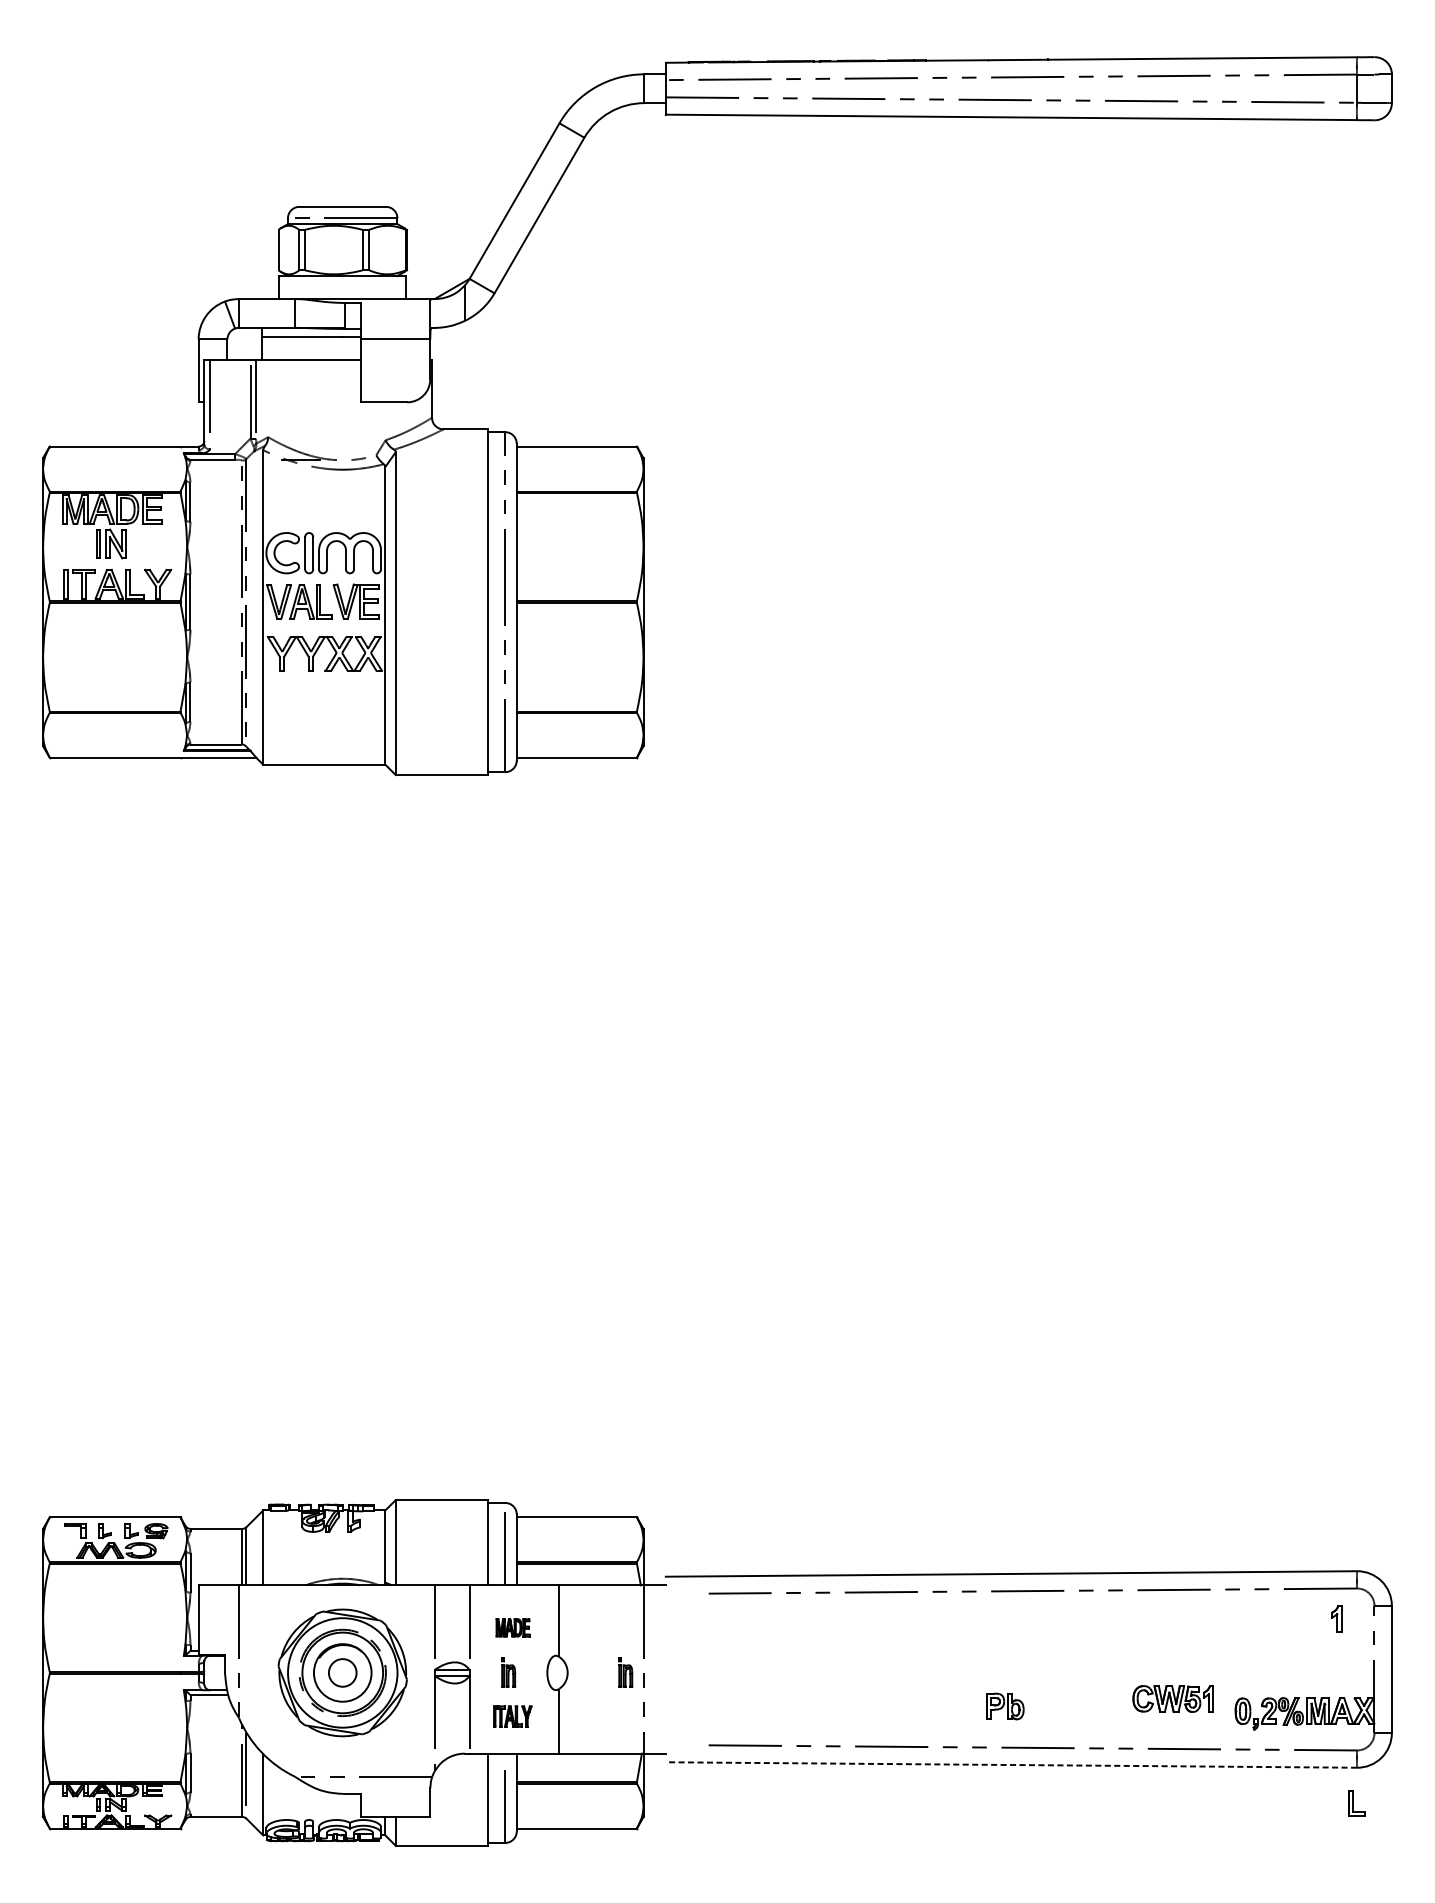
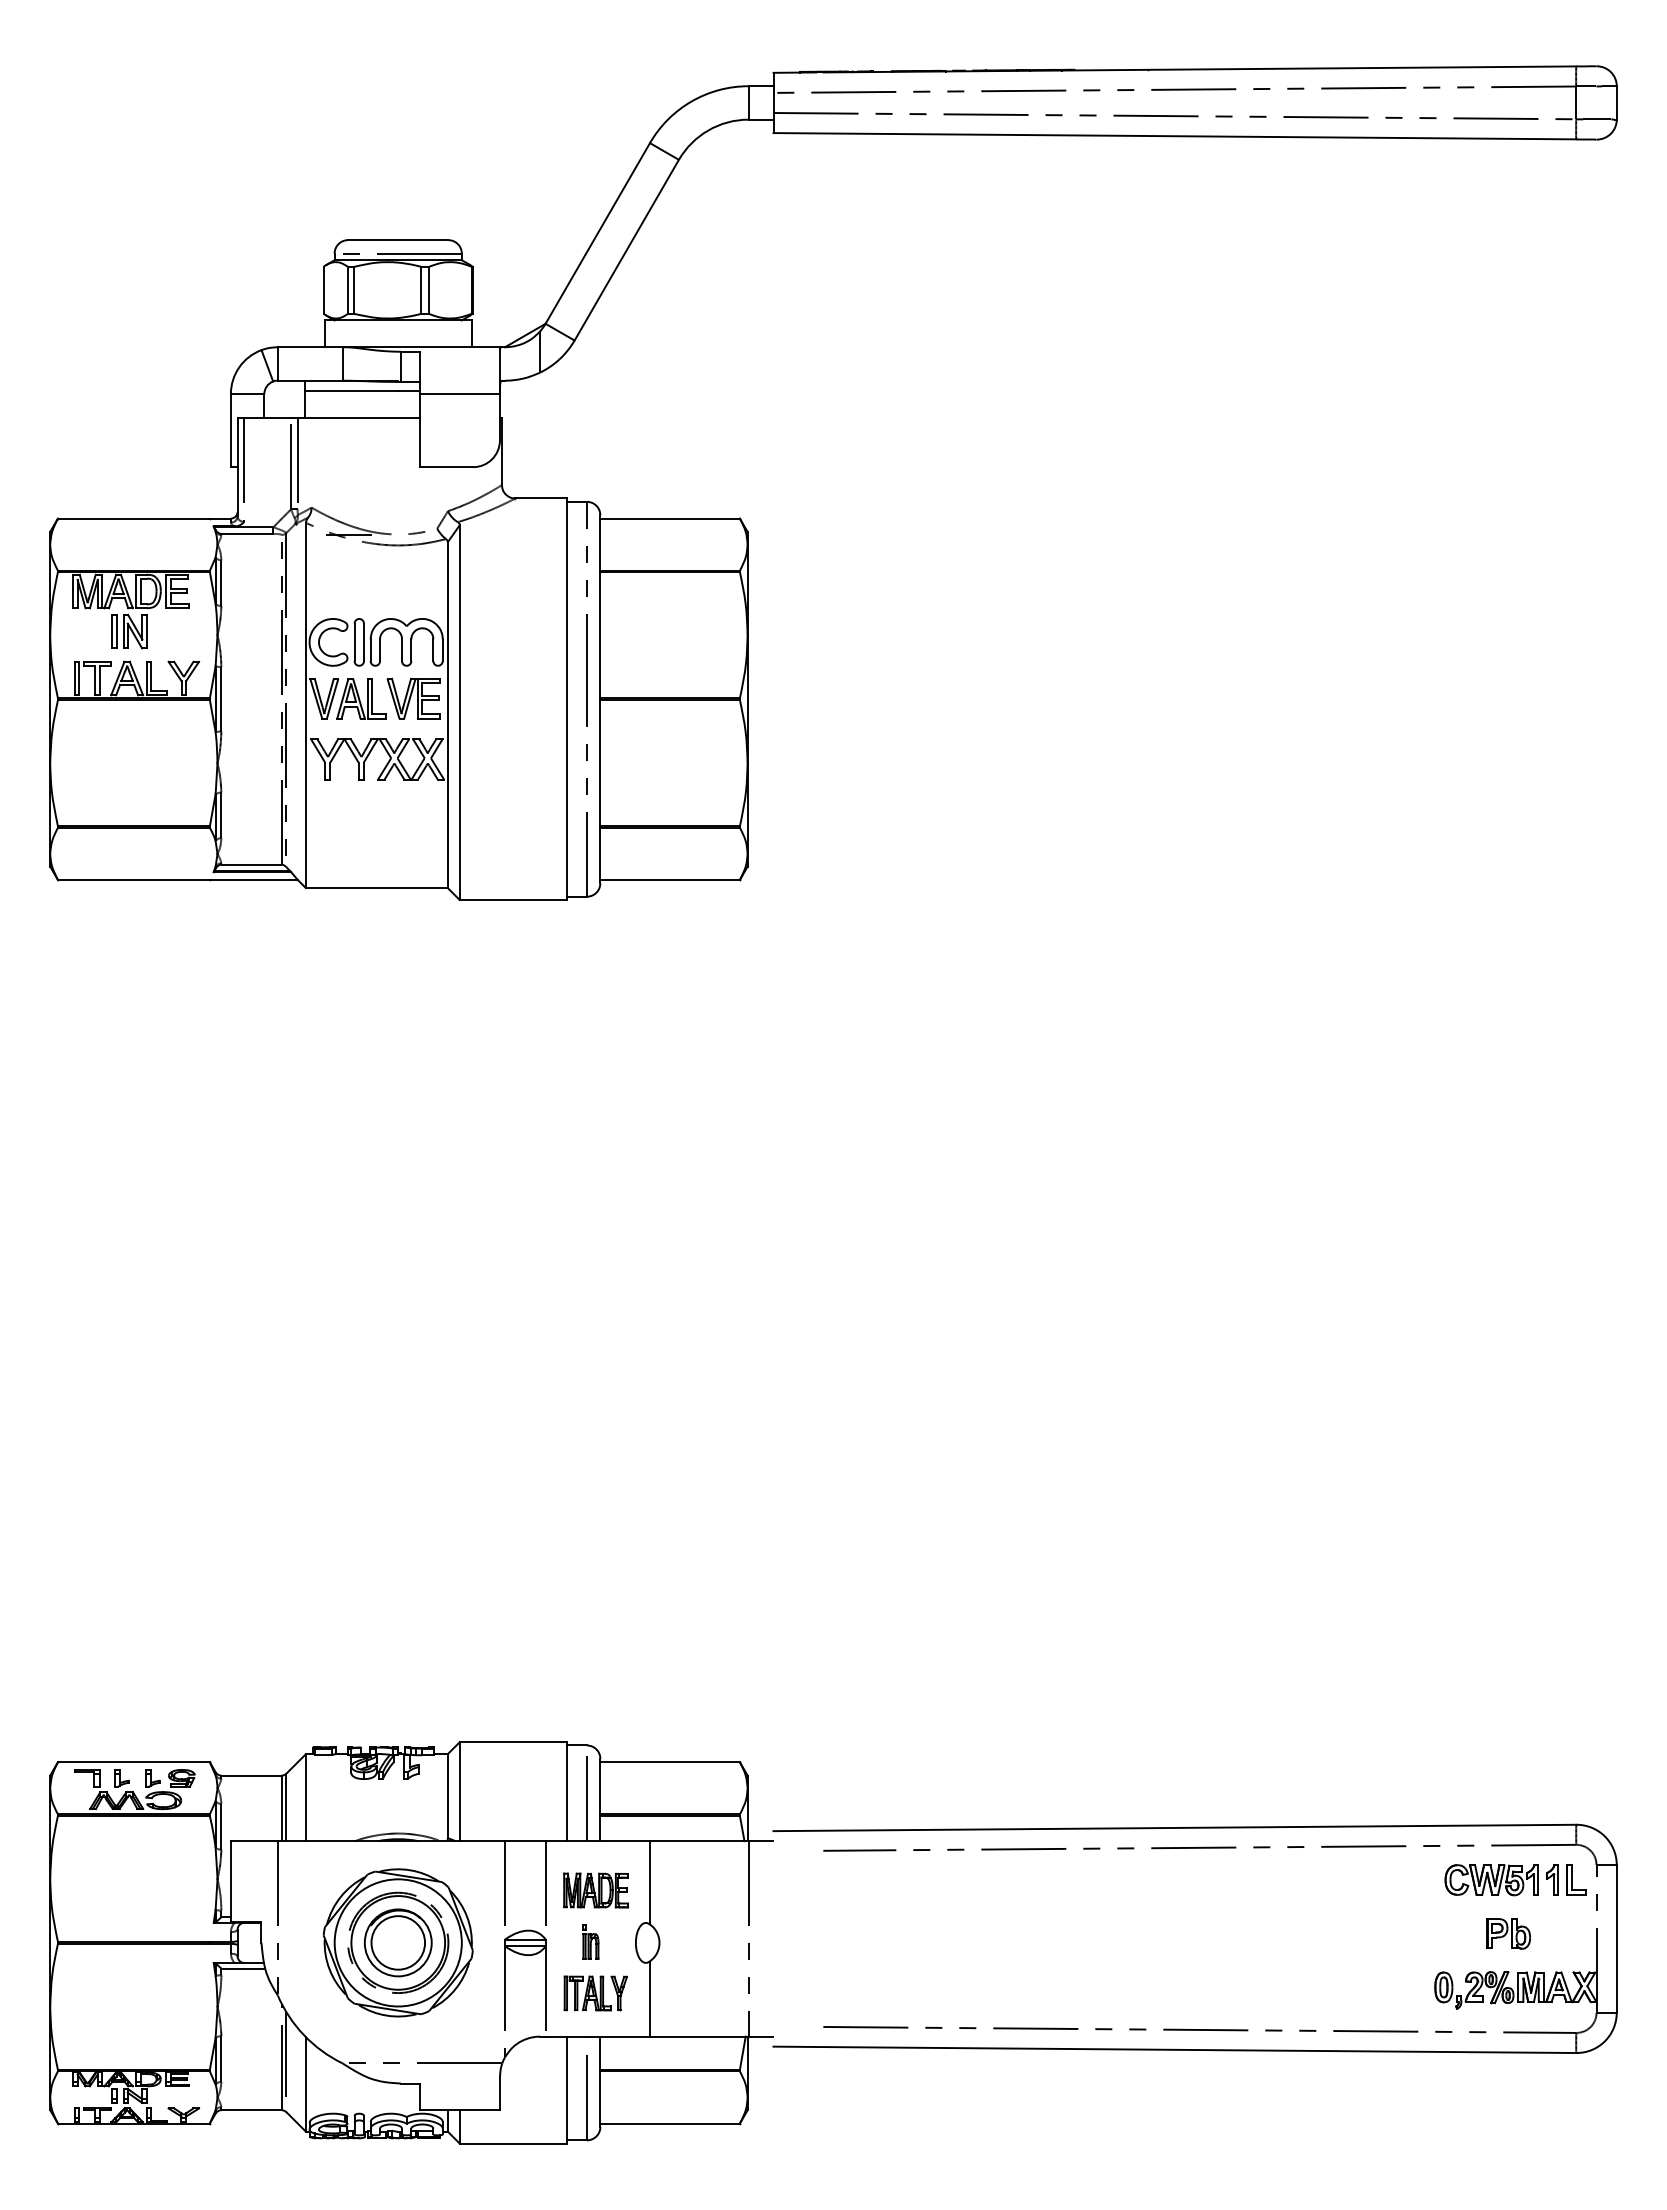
part: (512, 1627) -> (595, 1890), size x1.67
part: (625, 1671) -> (726, 1941), removed
circle: (342, 1672) -> (398, 1942), size x1.67
part: (1172, 1699) -> (1491, 1880), moved
part: (1005, 1706) -> (1508, 1933), moved
part: (512, 1716) -> (595, 1993), size x1.43
line: (1011, 1764) -> (1174, 2049), dashed -> solid
part: (1357, 1802) -> (1576, 1879), moved

